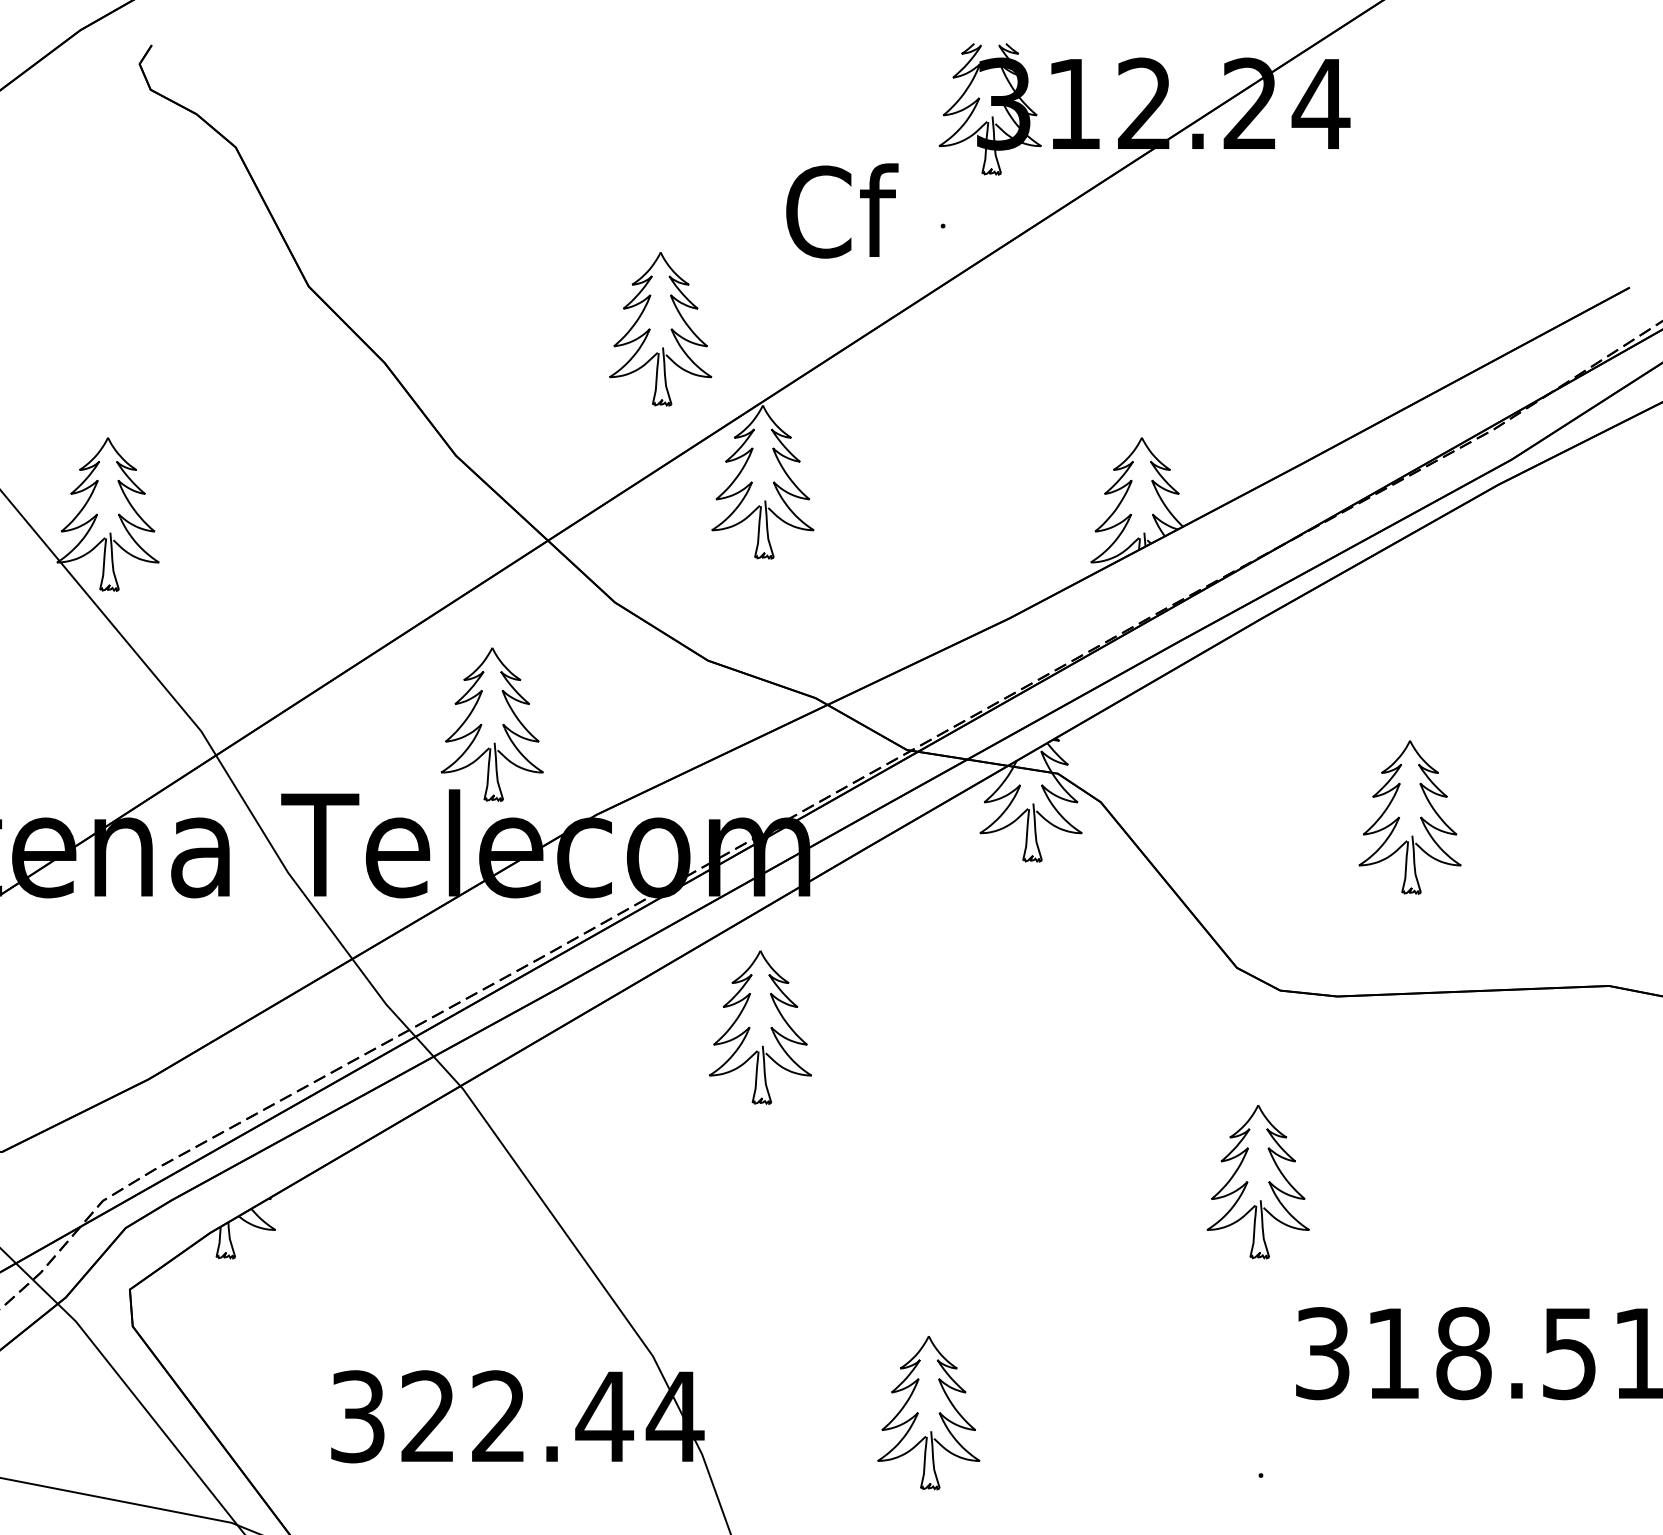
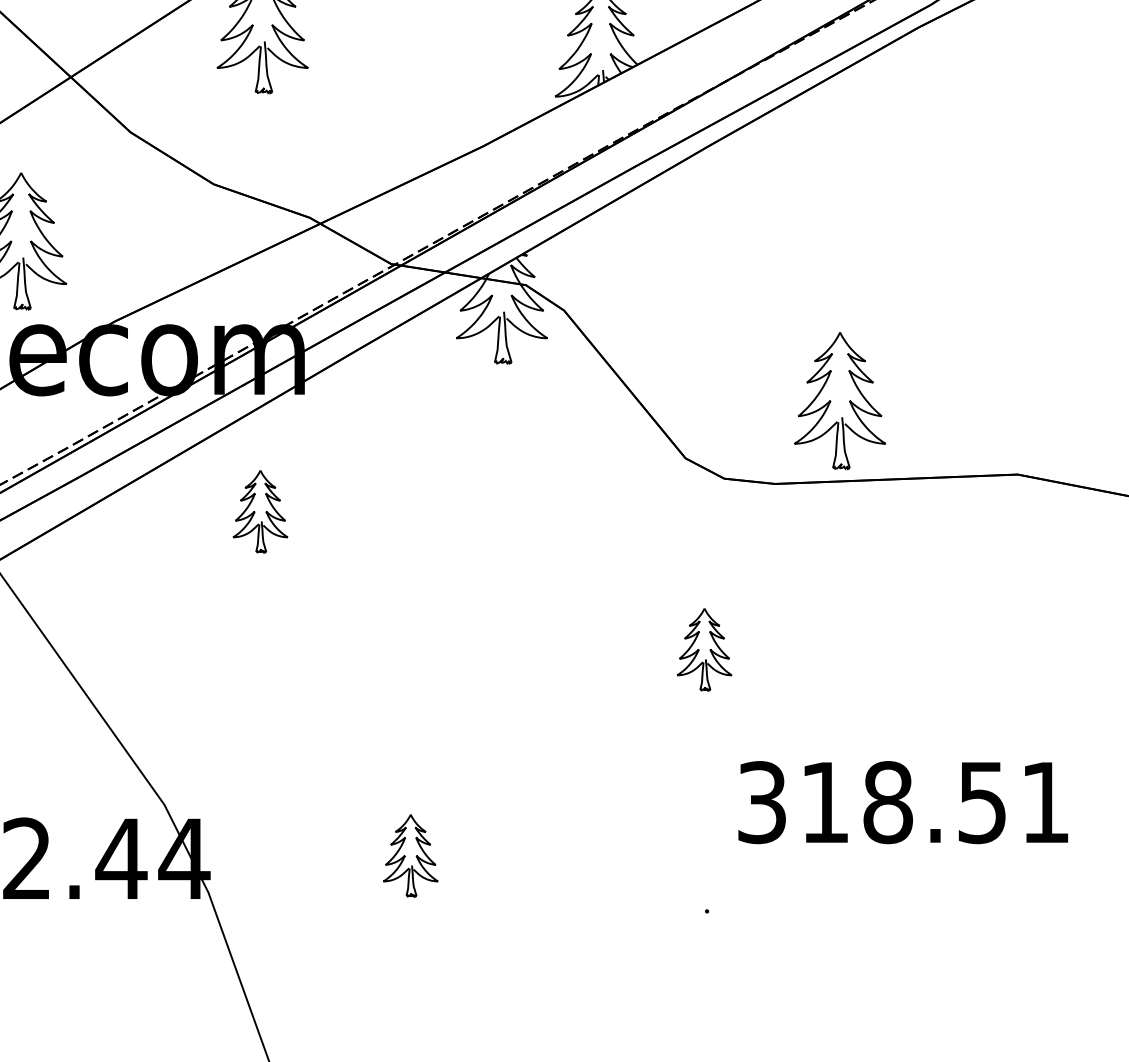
part: (1409, 817) -> (839, 400), moved
part: (760, 1027) -> (260, 511), size x0.6
part: (1257, 1182) -> (703, 649), size x0.6
part: (928, 1413) -> (410, 856), size x0.6

